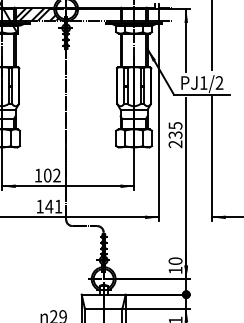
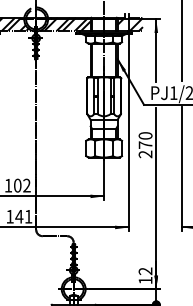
hatch: (97, 13) -> (67, 23), added
hatch: (159, 13) -> (129, 23), added
text: (175, 130) -> (145, 140), 235 -> 270
text: (175, 260) -> (145, 270), 10 -> 12

